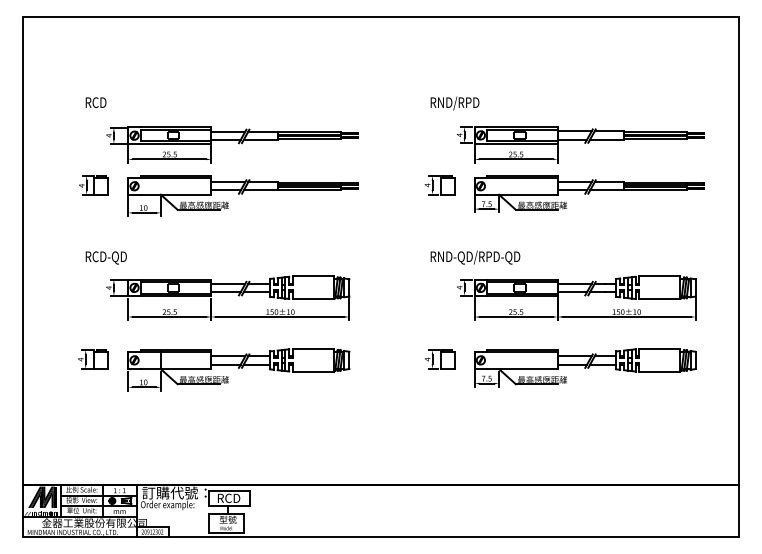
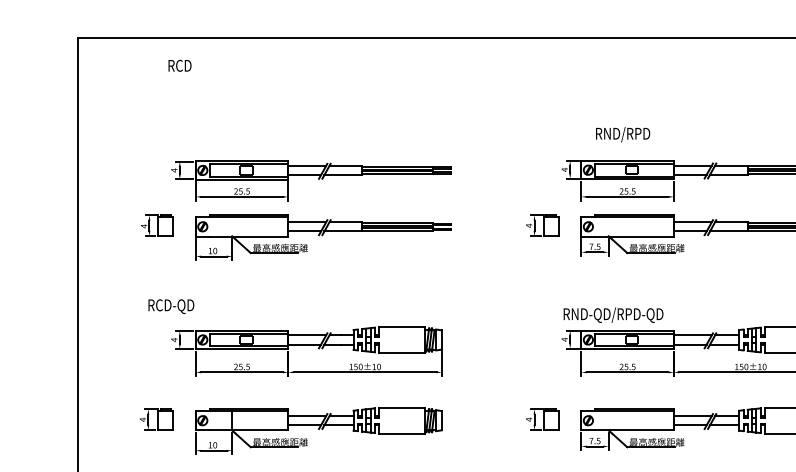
text: (95, 102) -> (179, 65), moved
text: (454, 103) -> (622, 134), moved
text: (475, 257) -> (613, 315), moved

